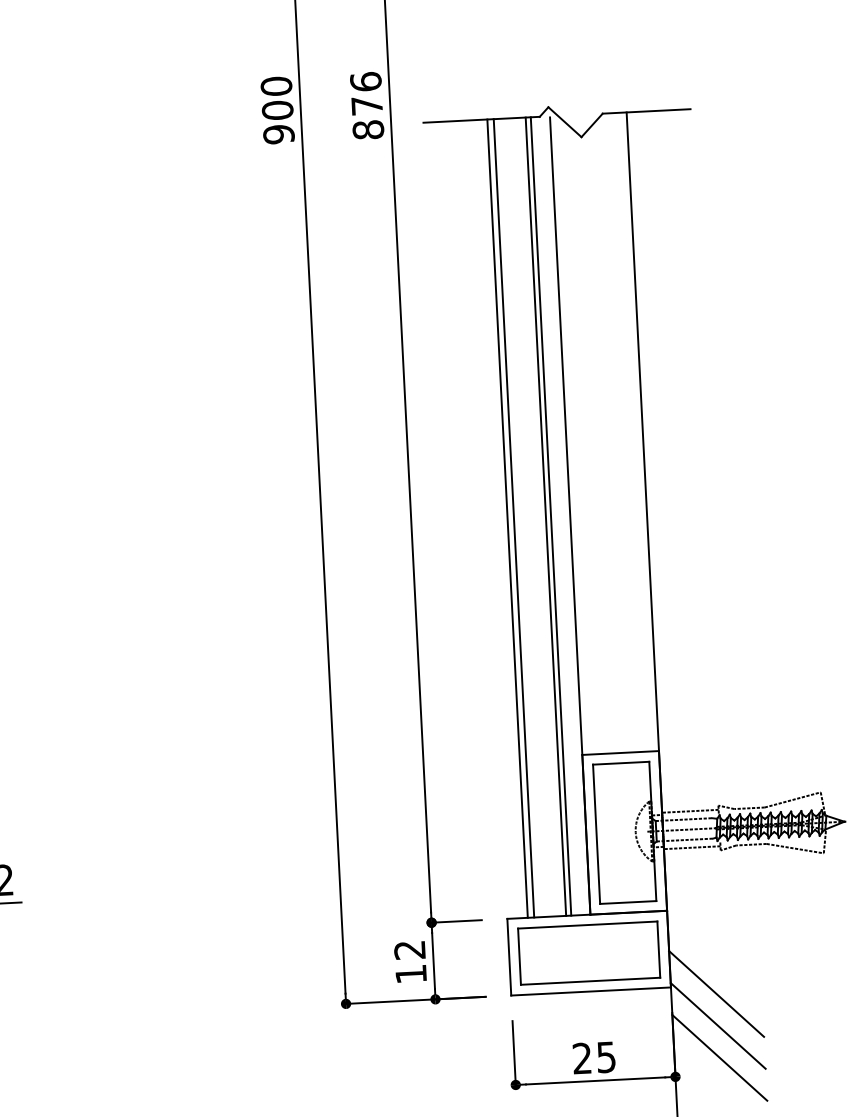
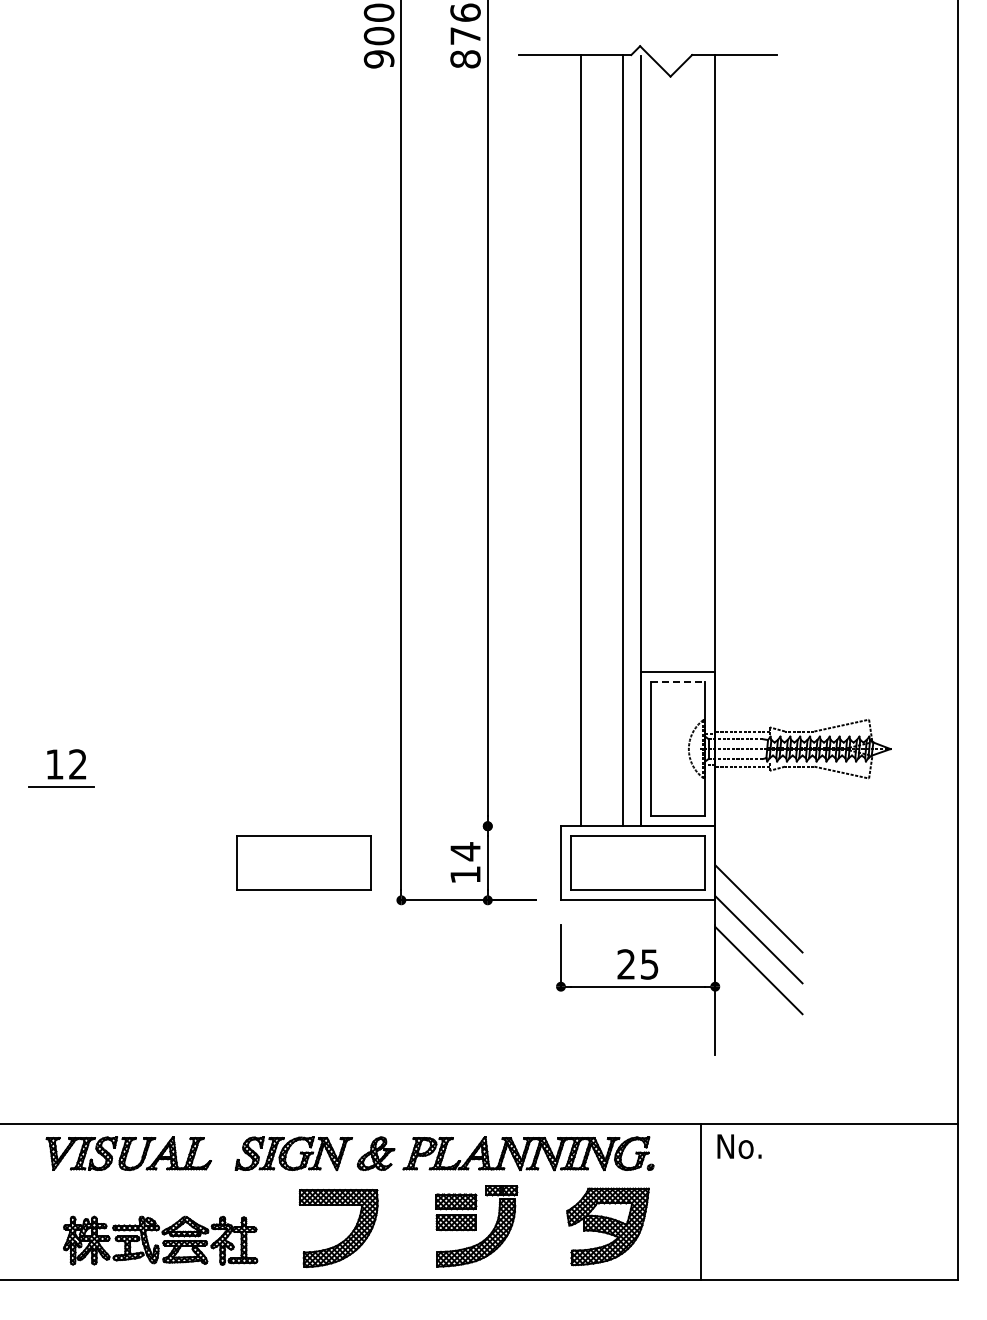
line: (545, 516) -> (617, 440), removed
line: (513, 518) -> (586, 440), removed
line: (621, 762) -> (678, 681), solid -> dashed
line: (456, 921) -> (511, 826), removed
text: (409, 950) -> (465, 851), 12 -> 14
part: (242, 969) -> (303, 862), added

